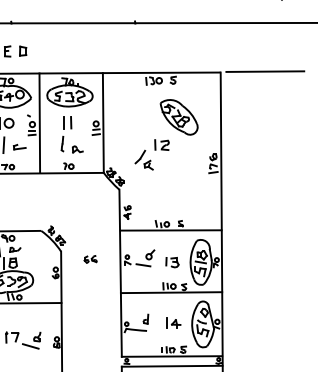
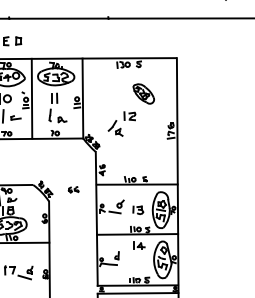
line: (265, 71) -> (212, 57), removed
part: (178, 116) -> (143, 93), size x0.7
part: (90, 259) -> (73, 189), moved
part: (173, 322) -> (139, 245), moved

